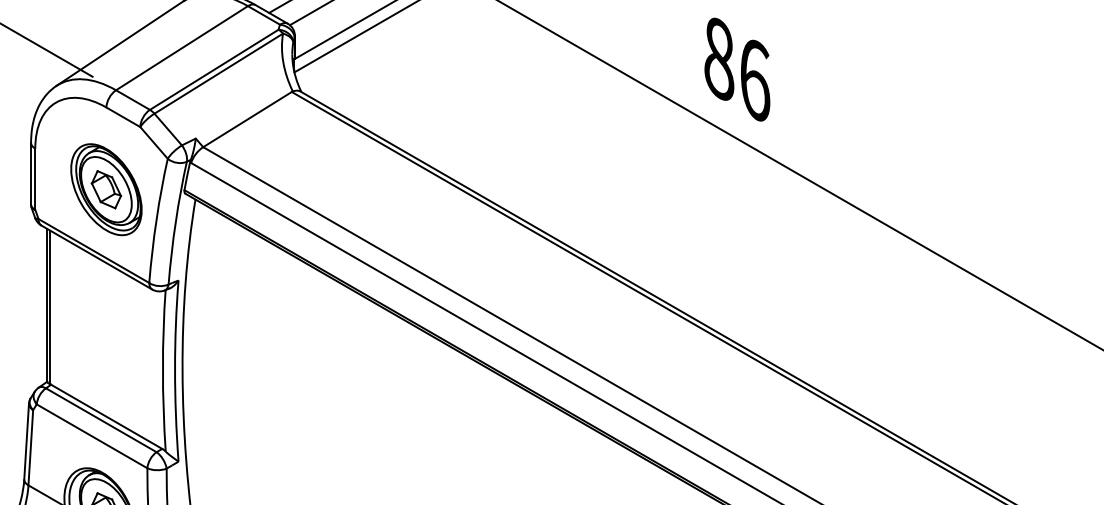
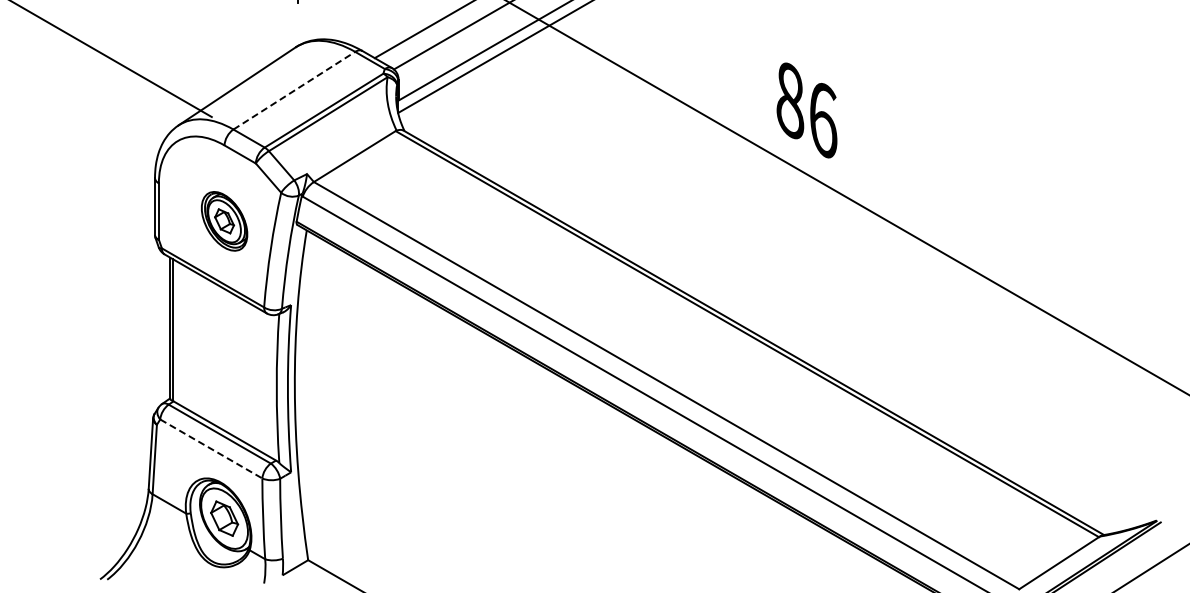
line: (182, 48) -> (294, 90), solid -> dashed
part: (106, 189) -> (224, 221), size x0.7
line: (92, 435) -> (211, 448), solid -> dashed

